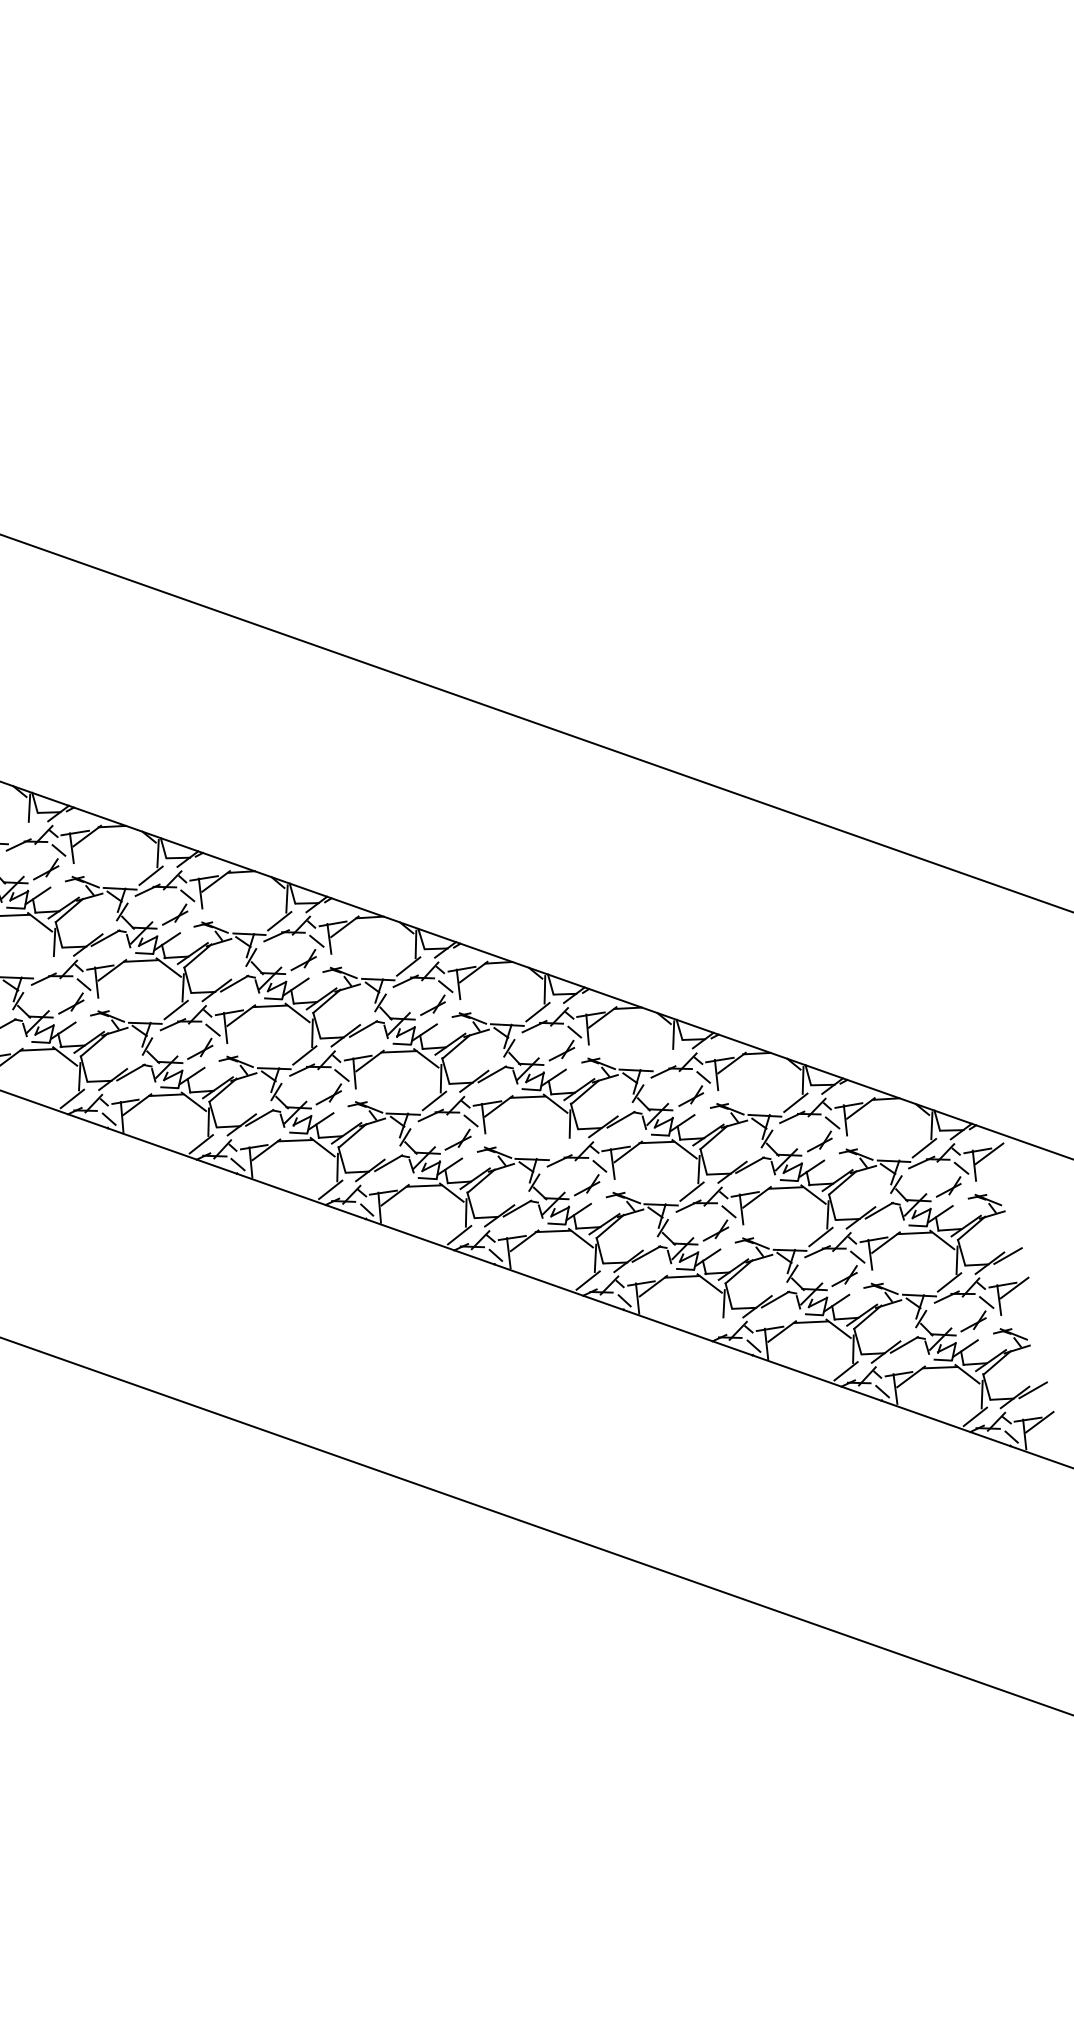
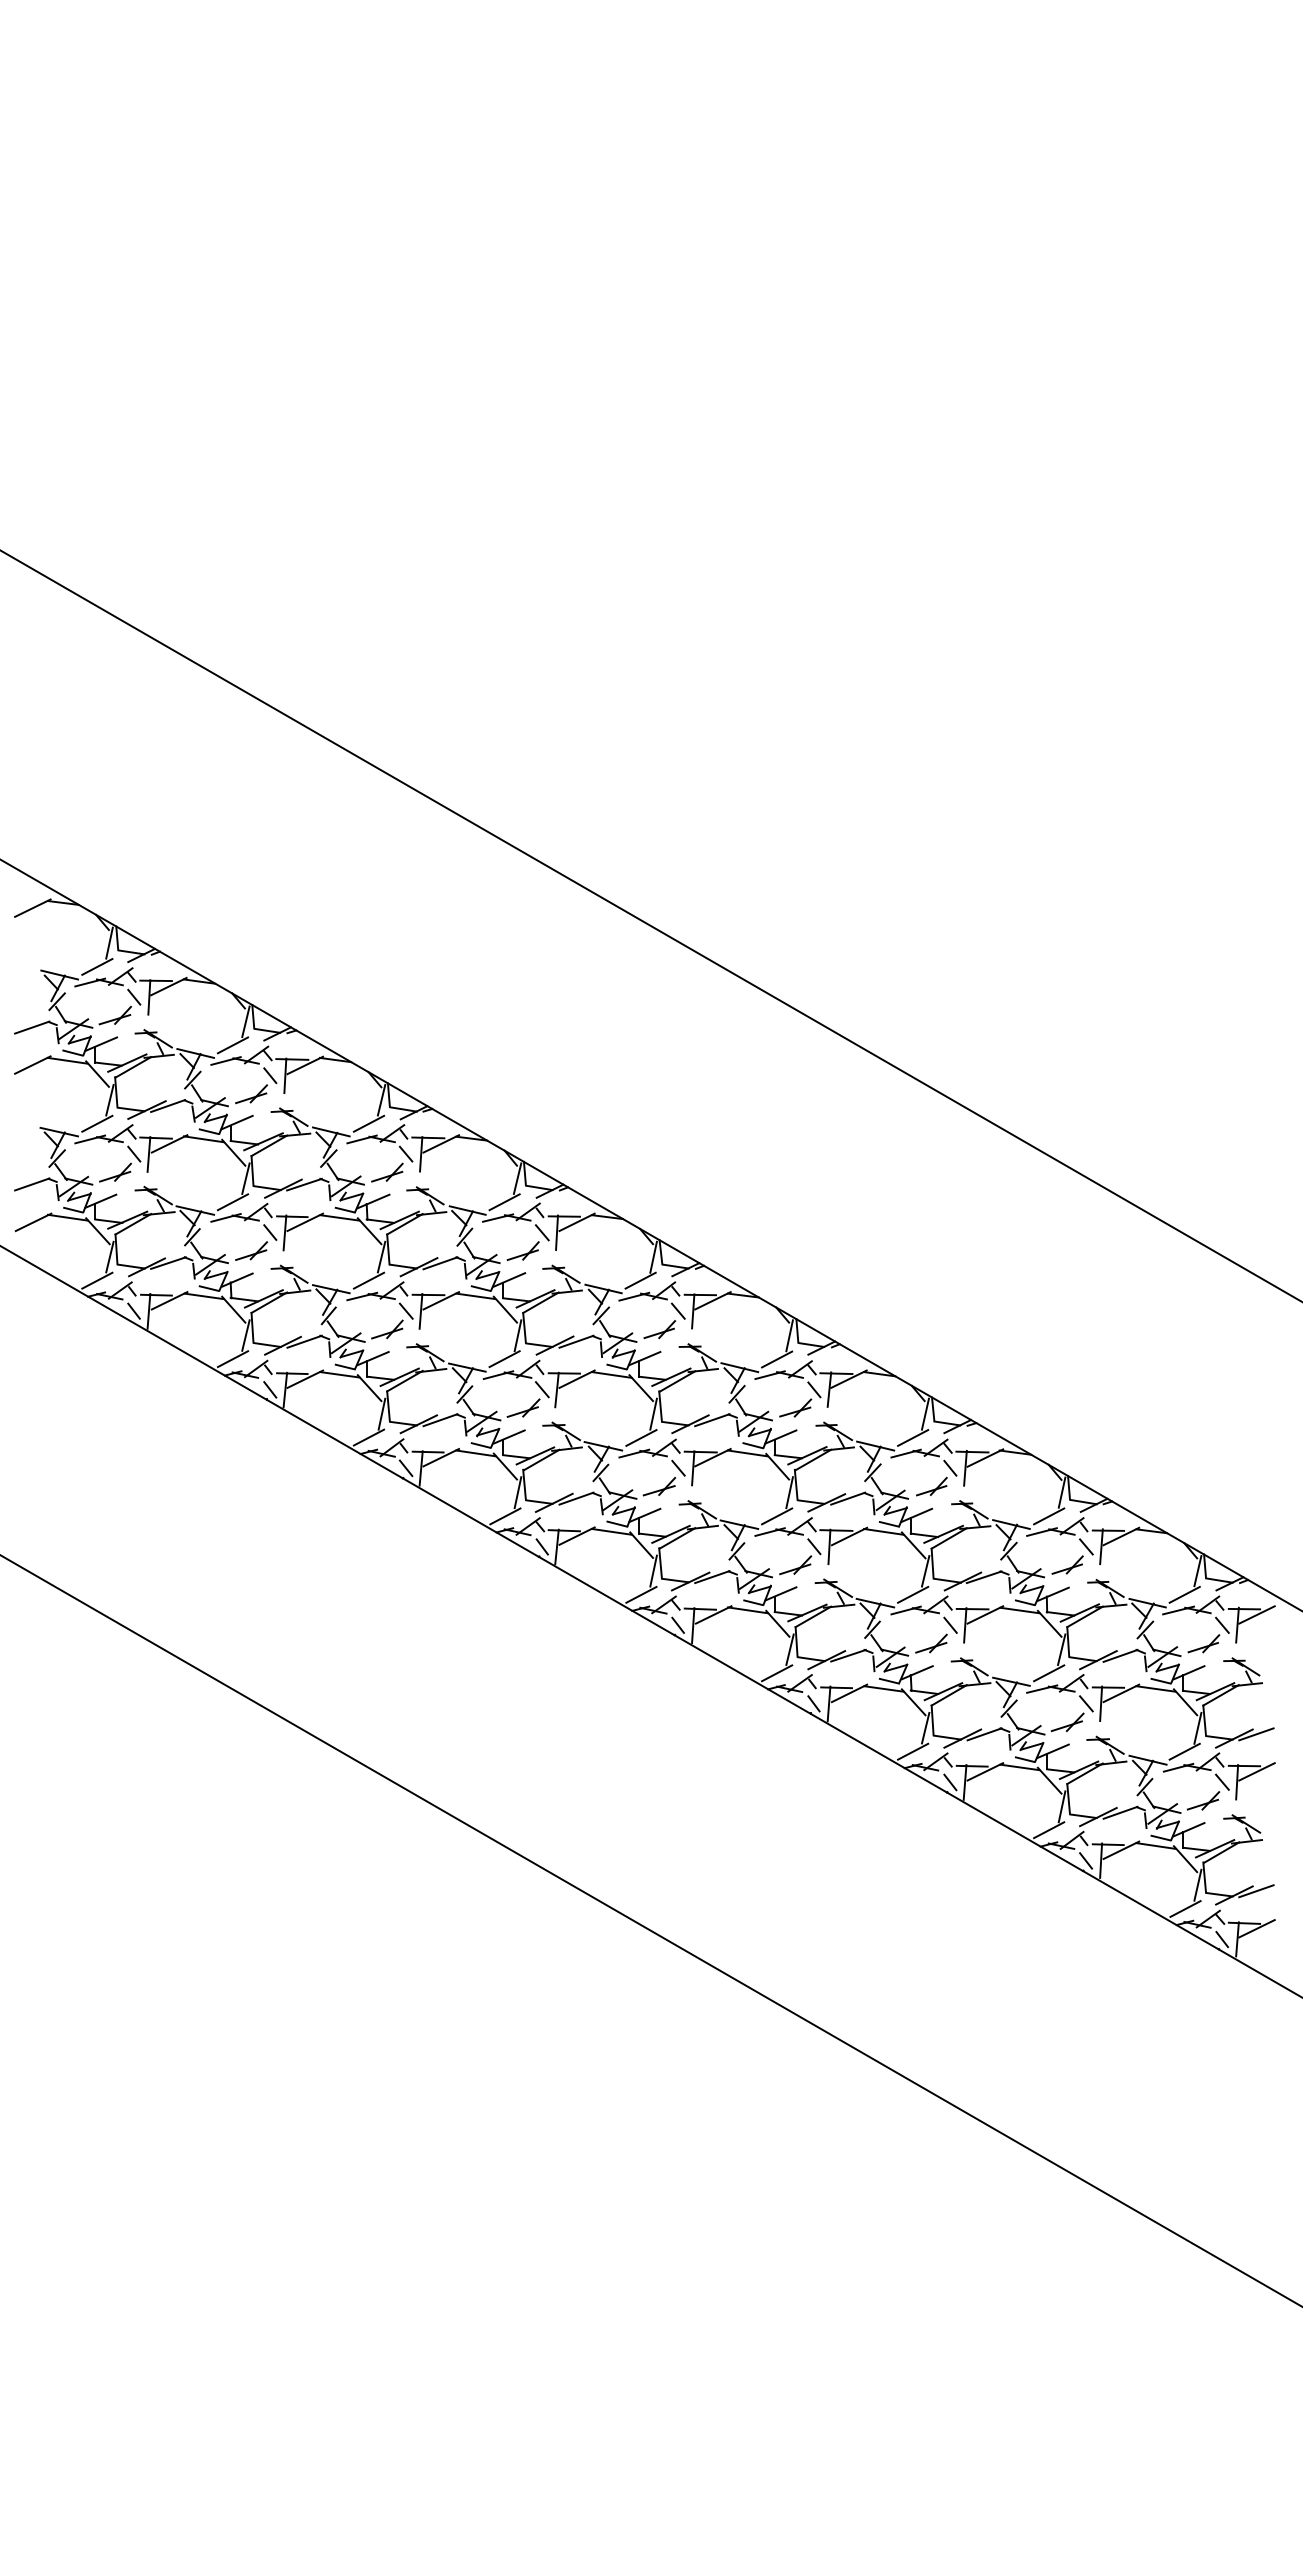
line: (21, 830) -> (232, 1045), added
line: (46, 964) -> (232, 1202), added
line: (667, 1057) -> (913, 1437), added
line: (563, 1146) -> (777, 1516), added
line: (717, 1325) -> (913, 1751), added

